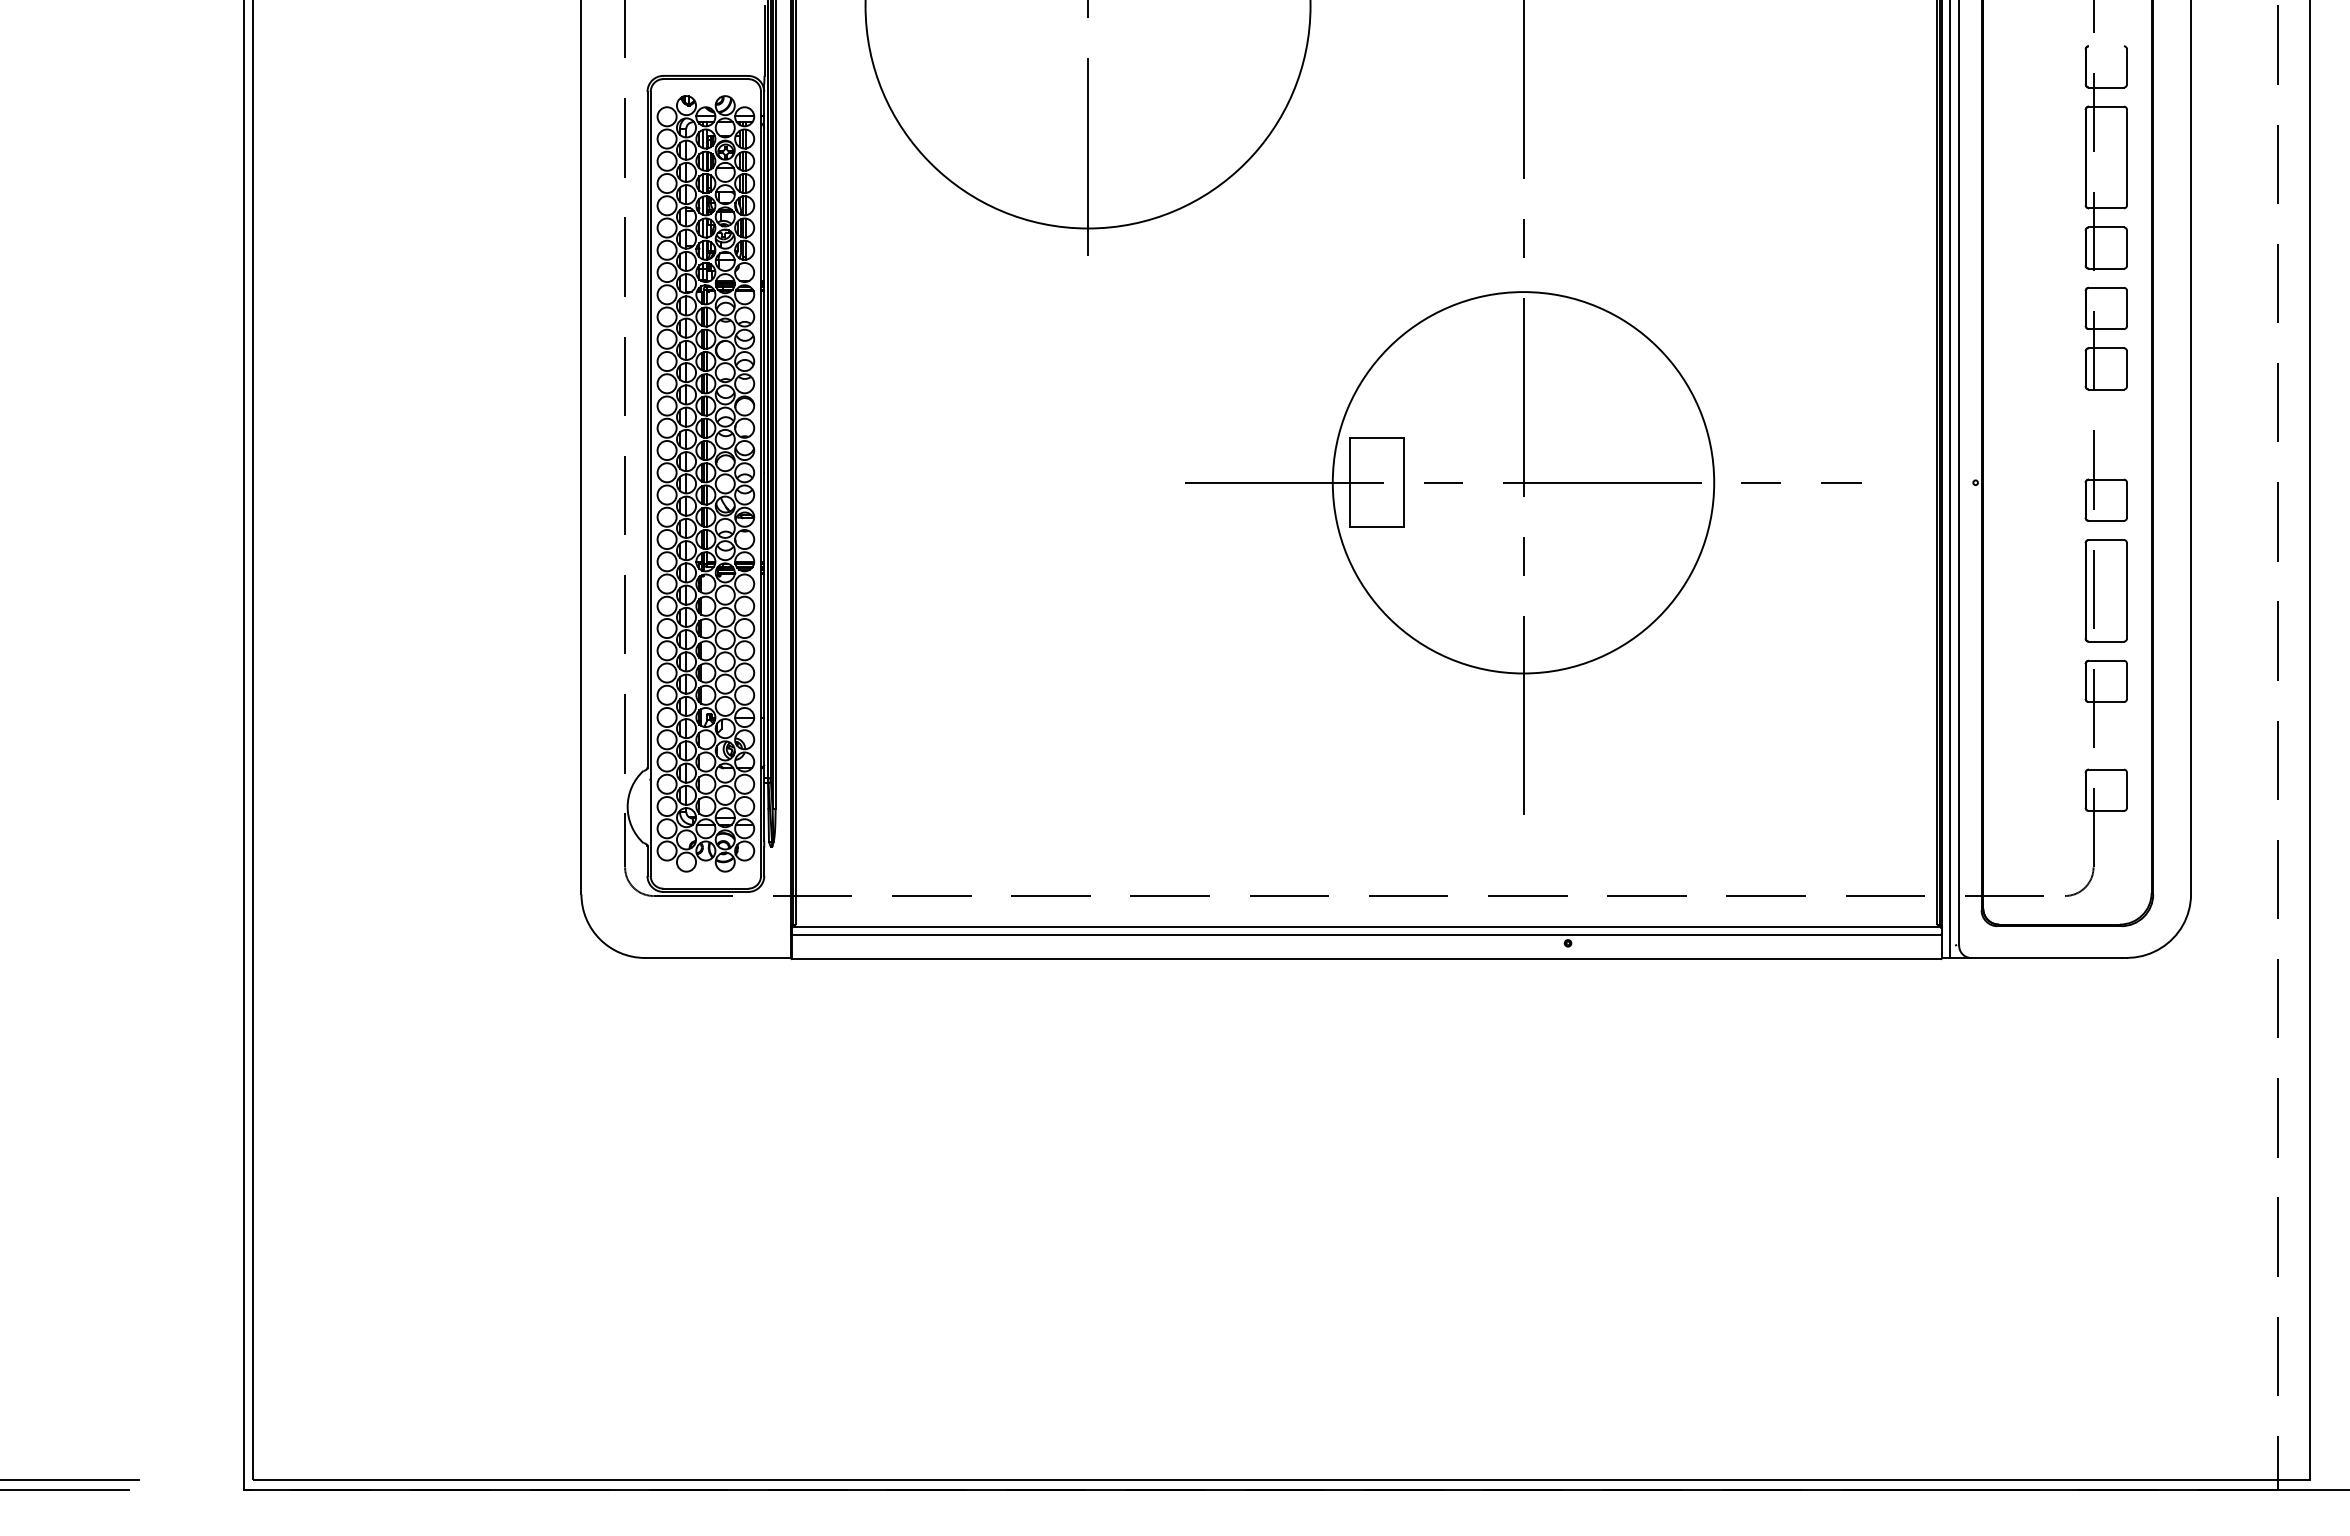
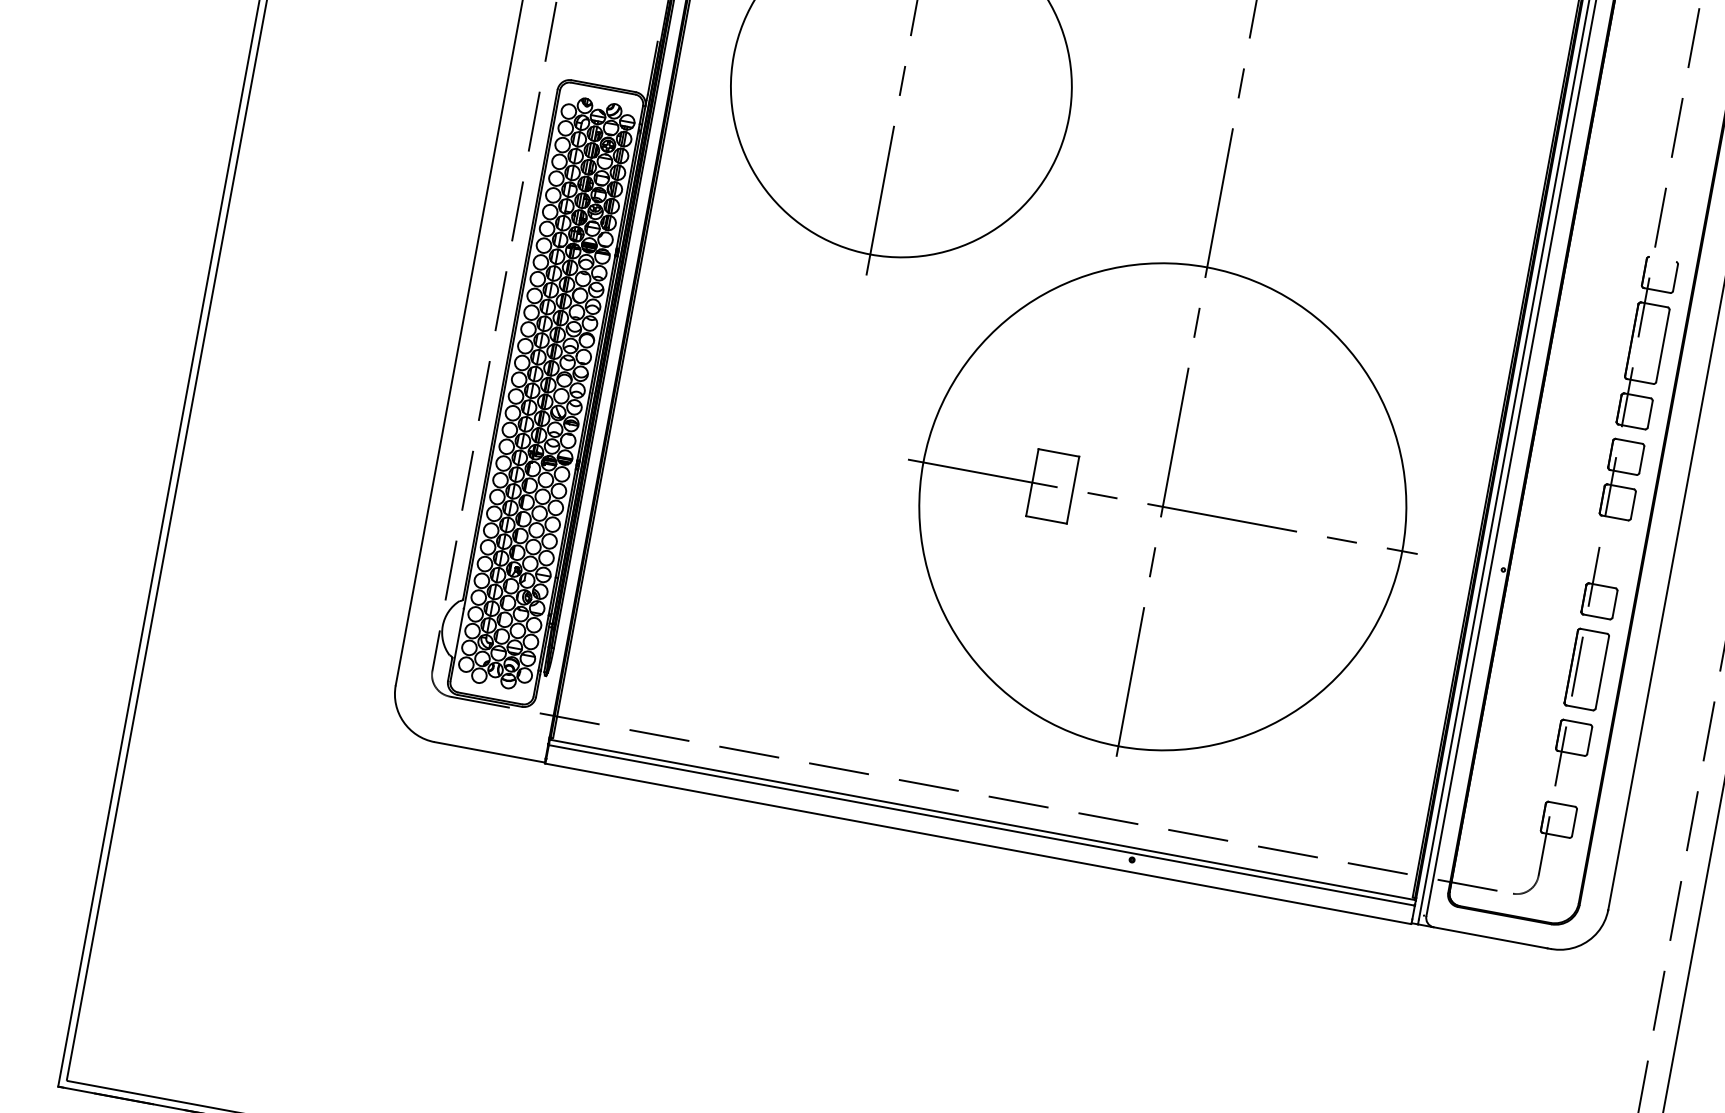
circle: (1523, 482) -> (1162, 506), size x1.67

